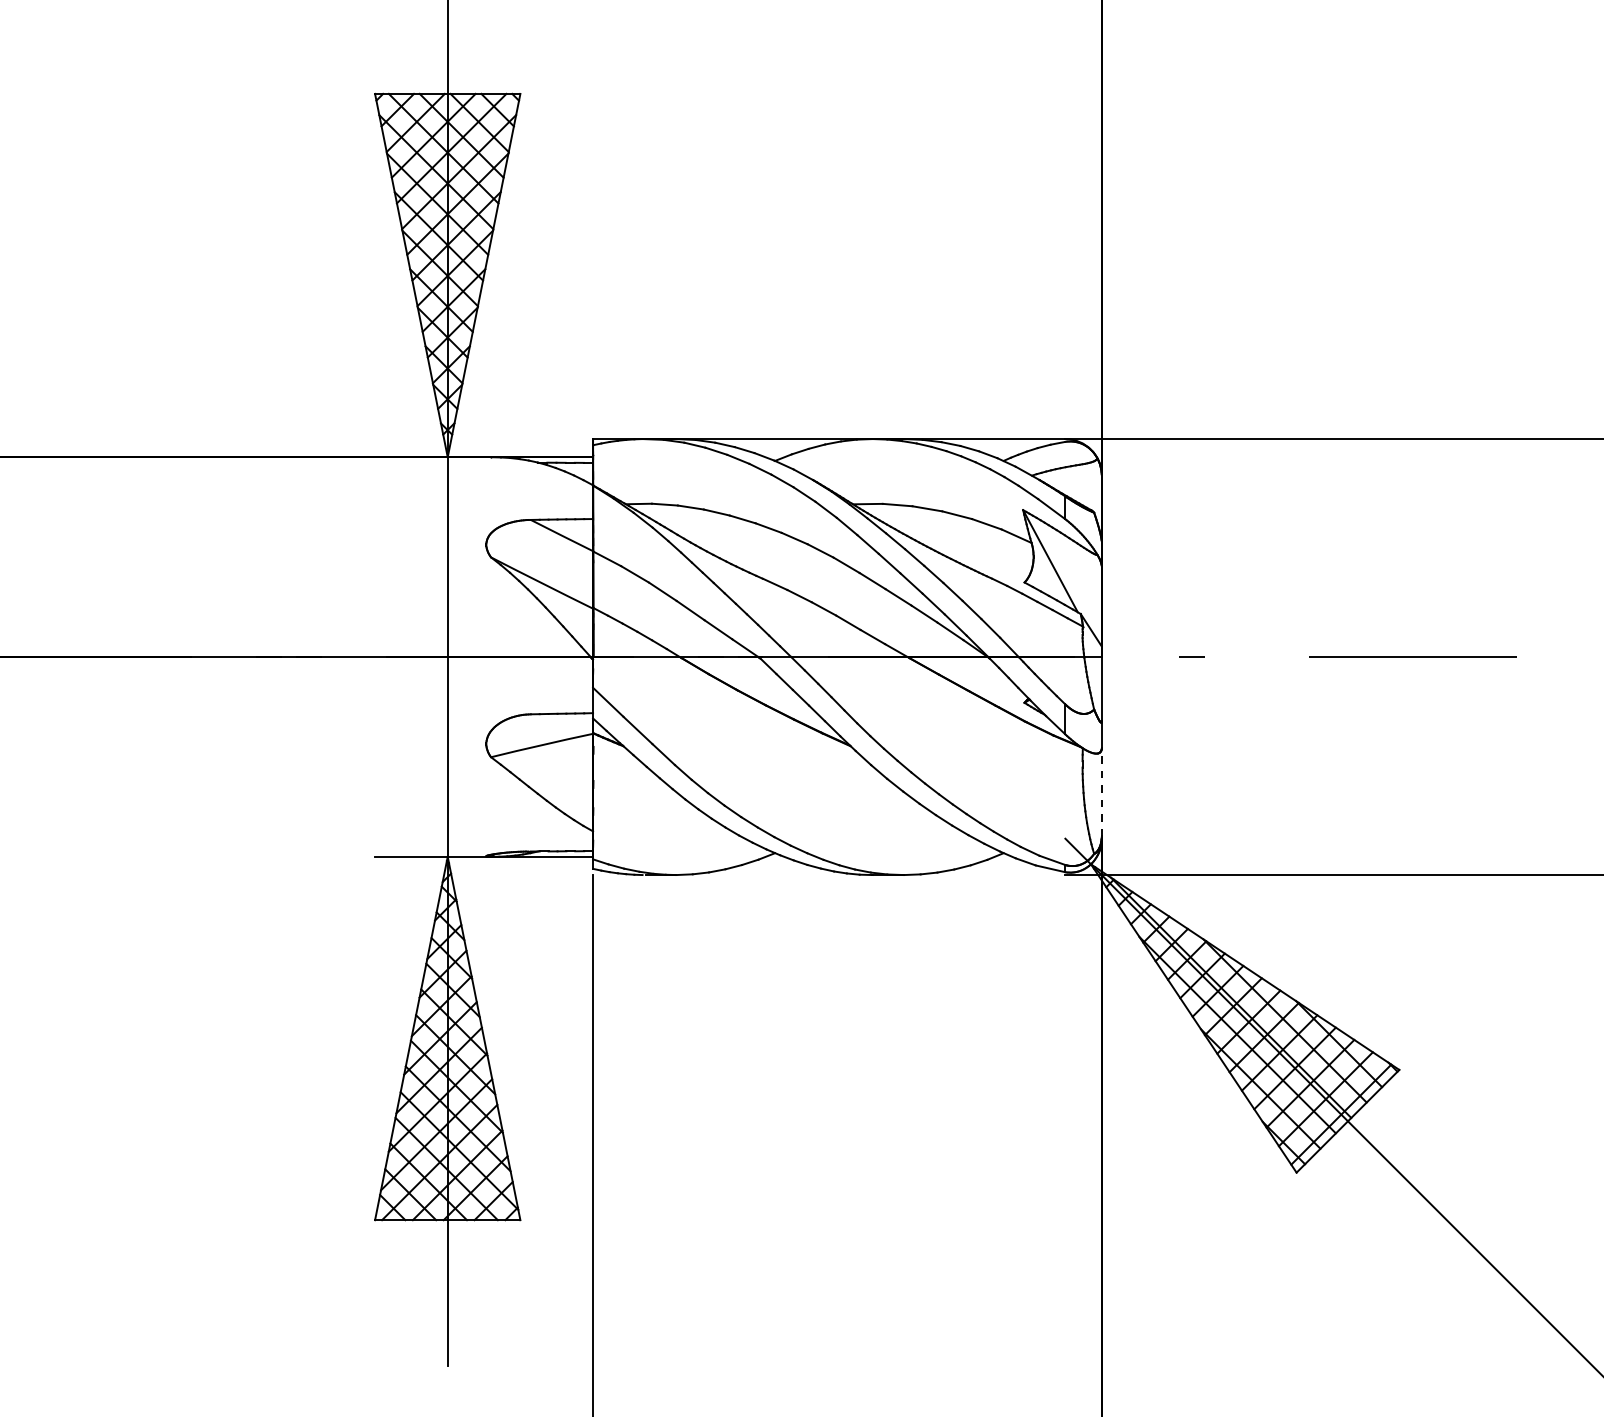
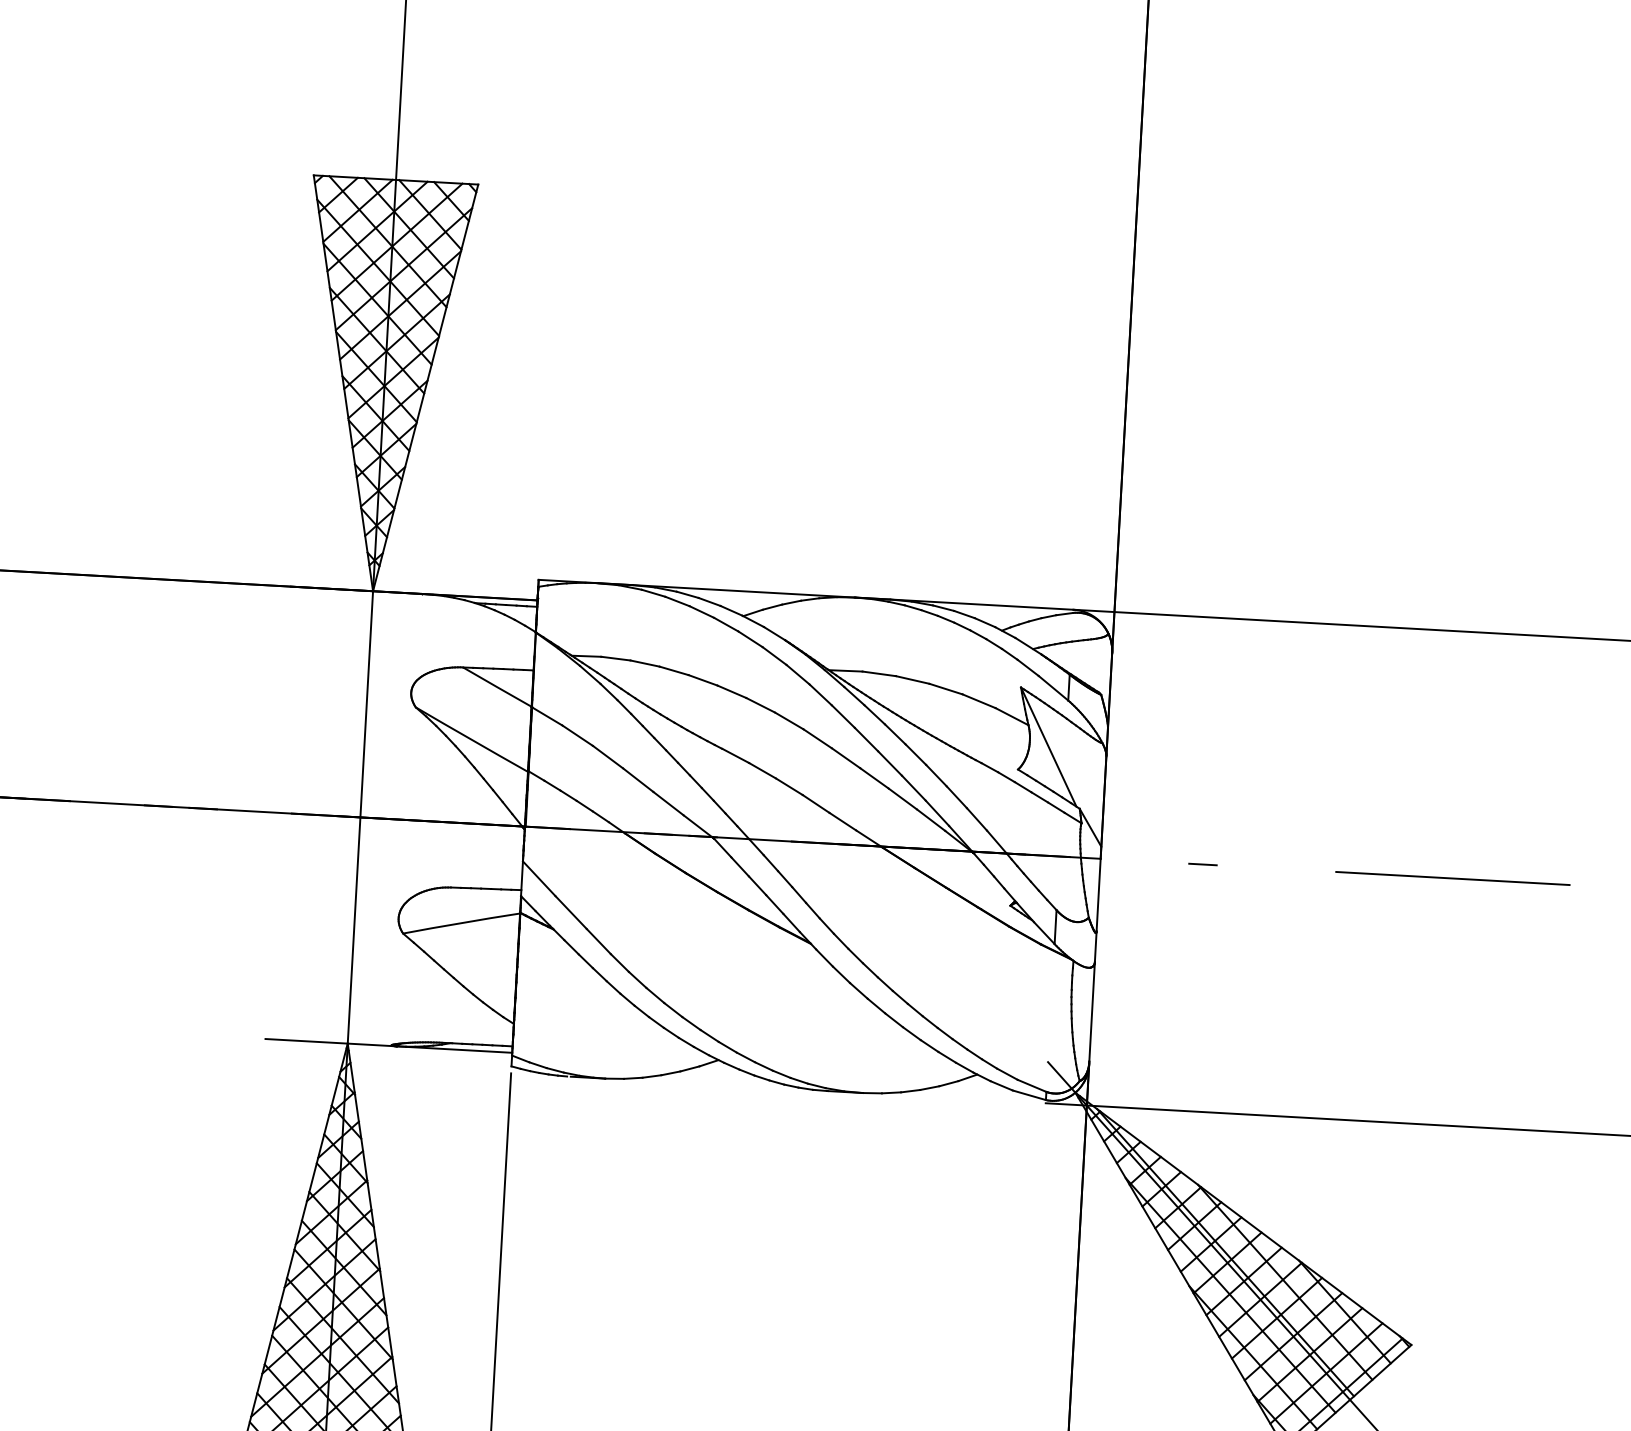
line: (1101, 792) -> (1091, 1012), dashed -> solid

